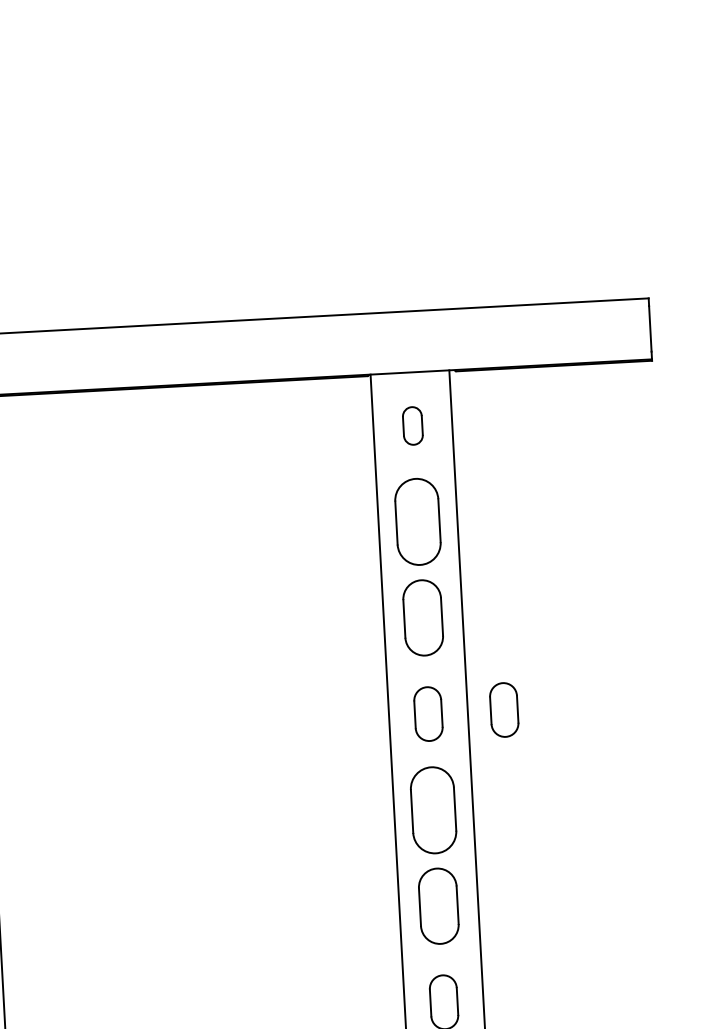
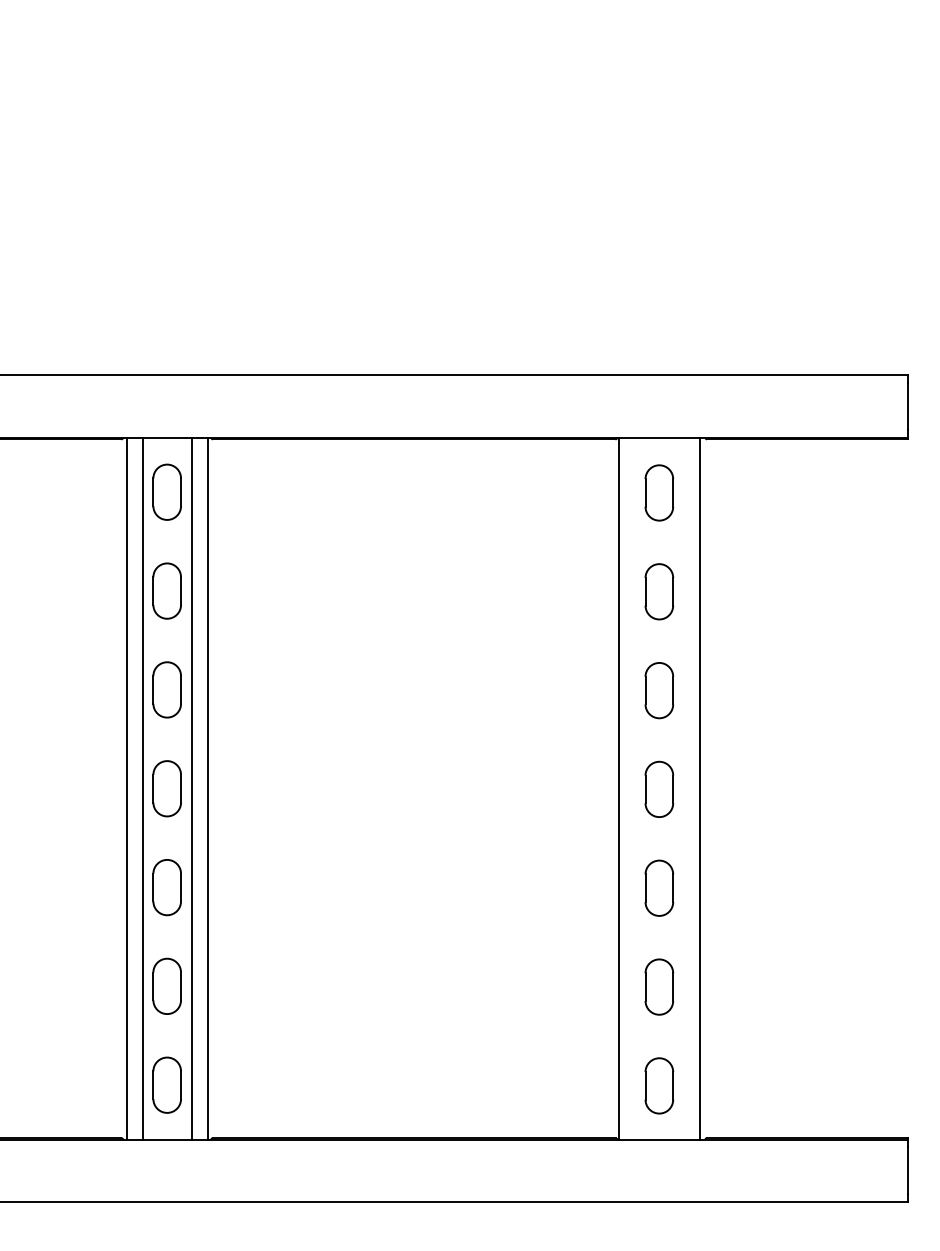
part: (412, 425) -> (659, 492), size x1.43
part: (418, 521) -> (659, 591), size x0.62
part: (423, 617) -> (659, 690), size x0.71
part: (504, 709) -> (737, 788), removed
part: (433, 809) -> (659, 887), size x0.62
part: (438, 905) -> (659, 986), size x0.71

